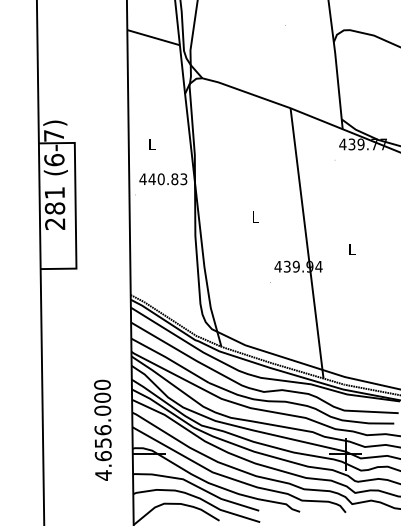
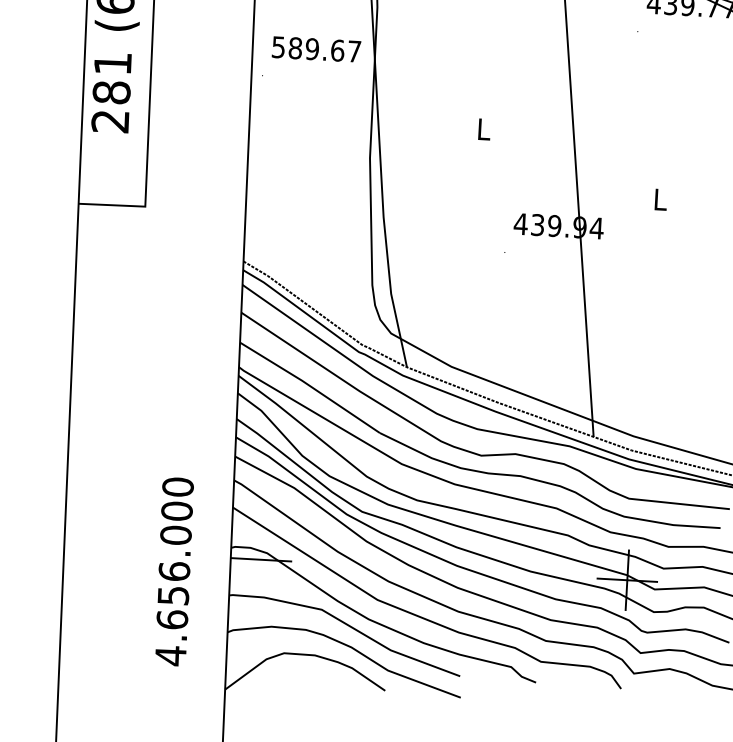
text: (163, 179) -> (316, 49), 440.83 -> 589.67
text: (102, 429) -> (173, 570), moved

